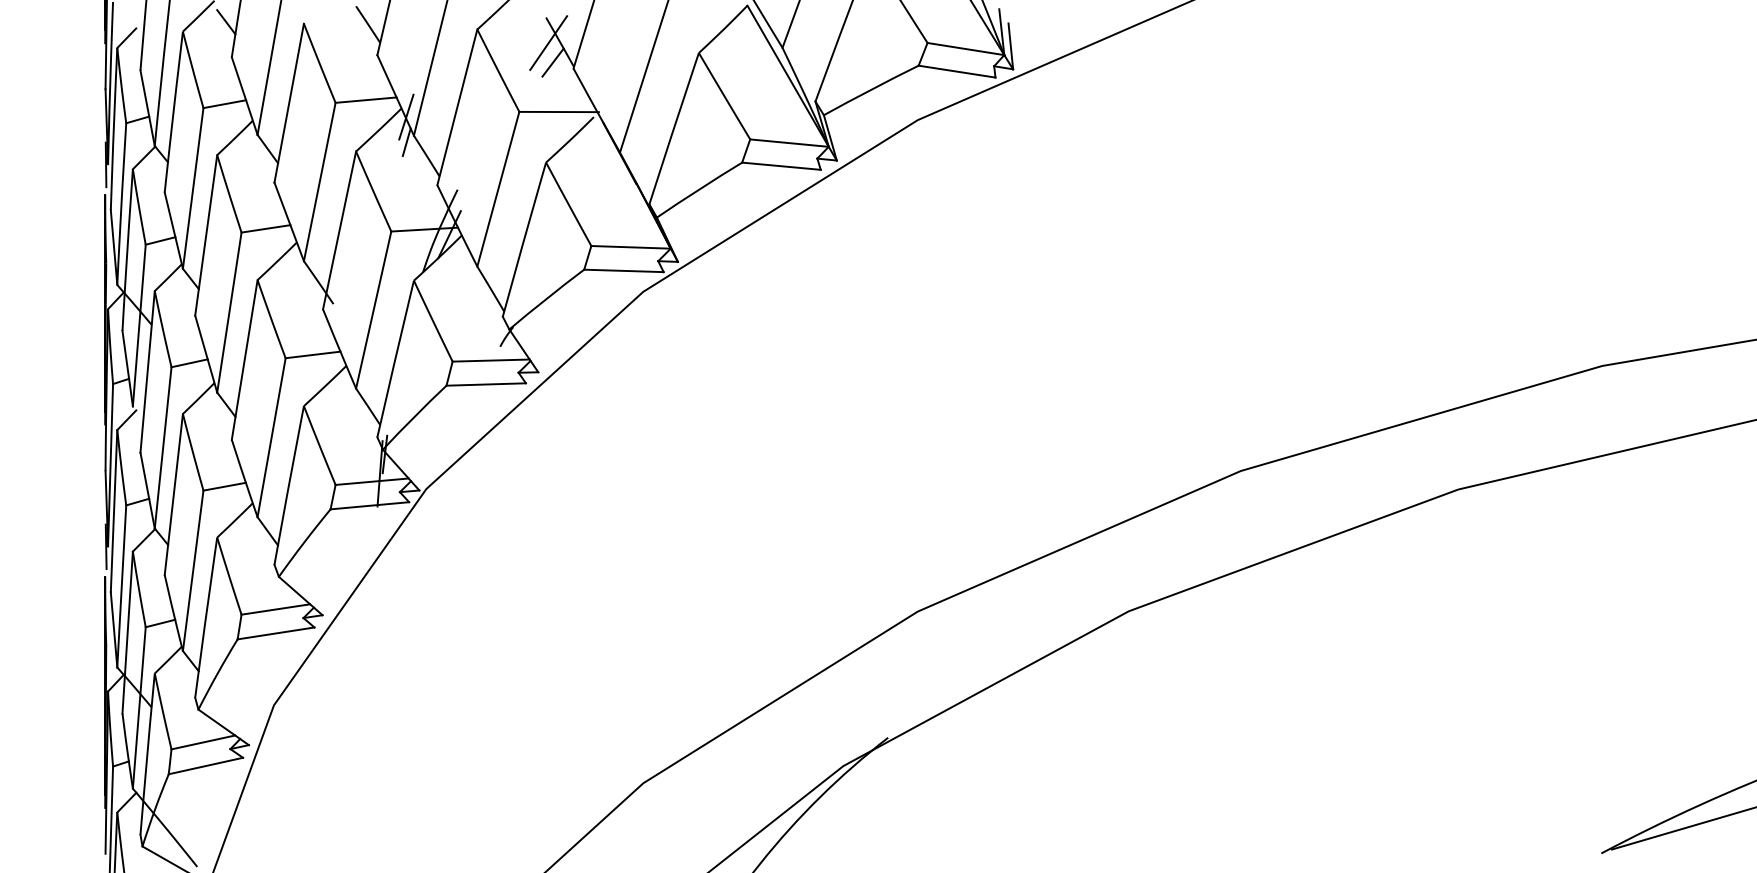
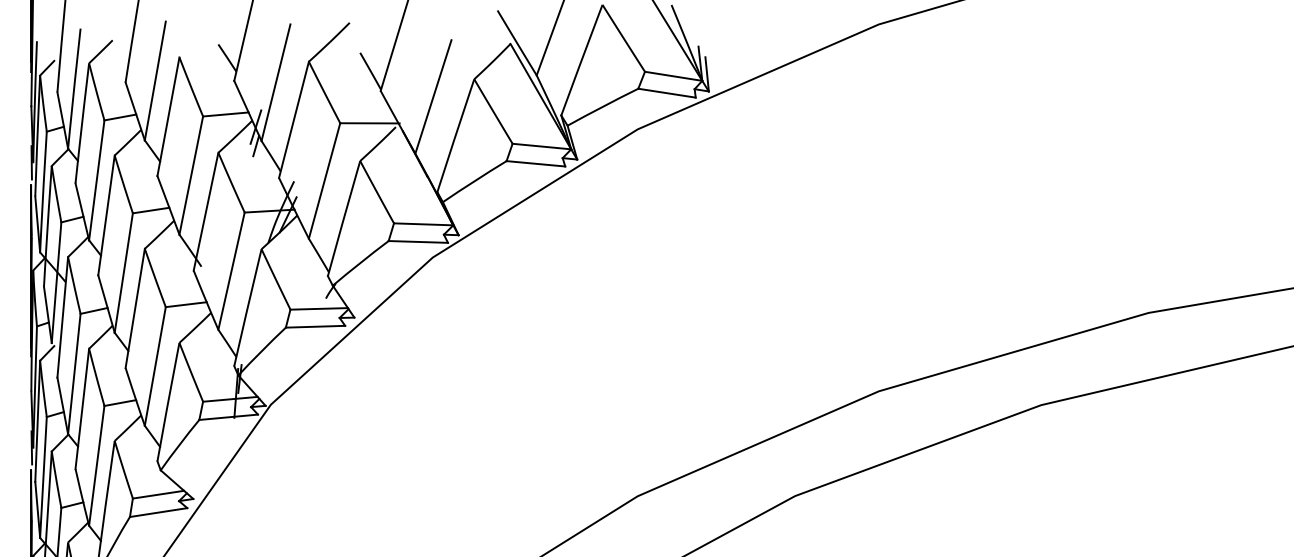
line: (226, 22) -> (121, 56), removed
line: (548, 42) -> (362, 71), removed
line: (552, 62) -> (365, 86), removed

